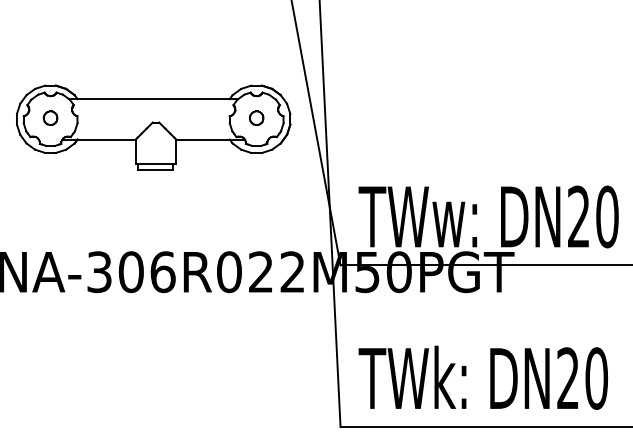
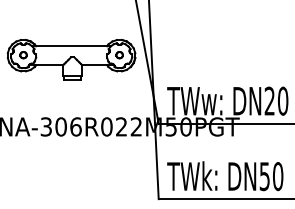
text: (567, 378) -> (264, 176), DN20 -> DN50

